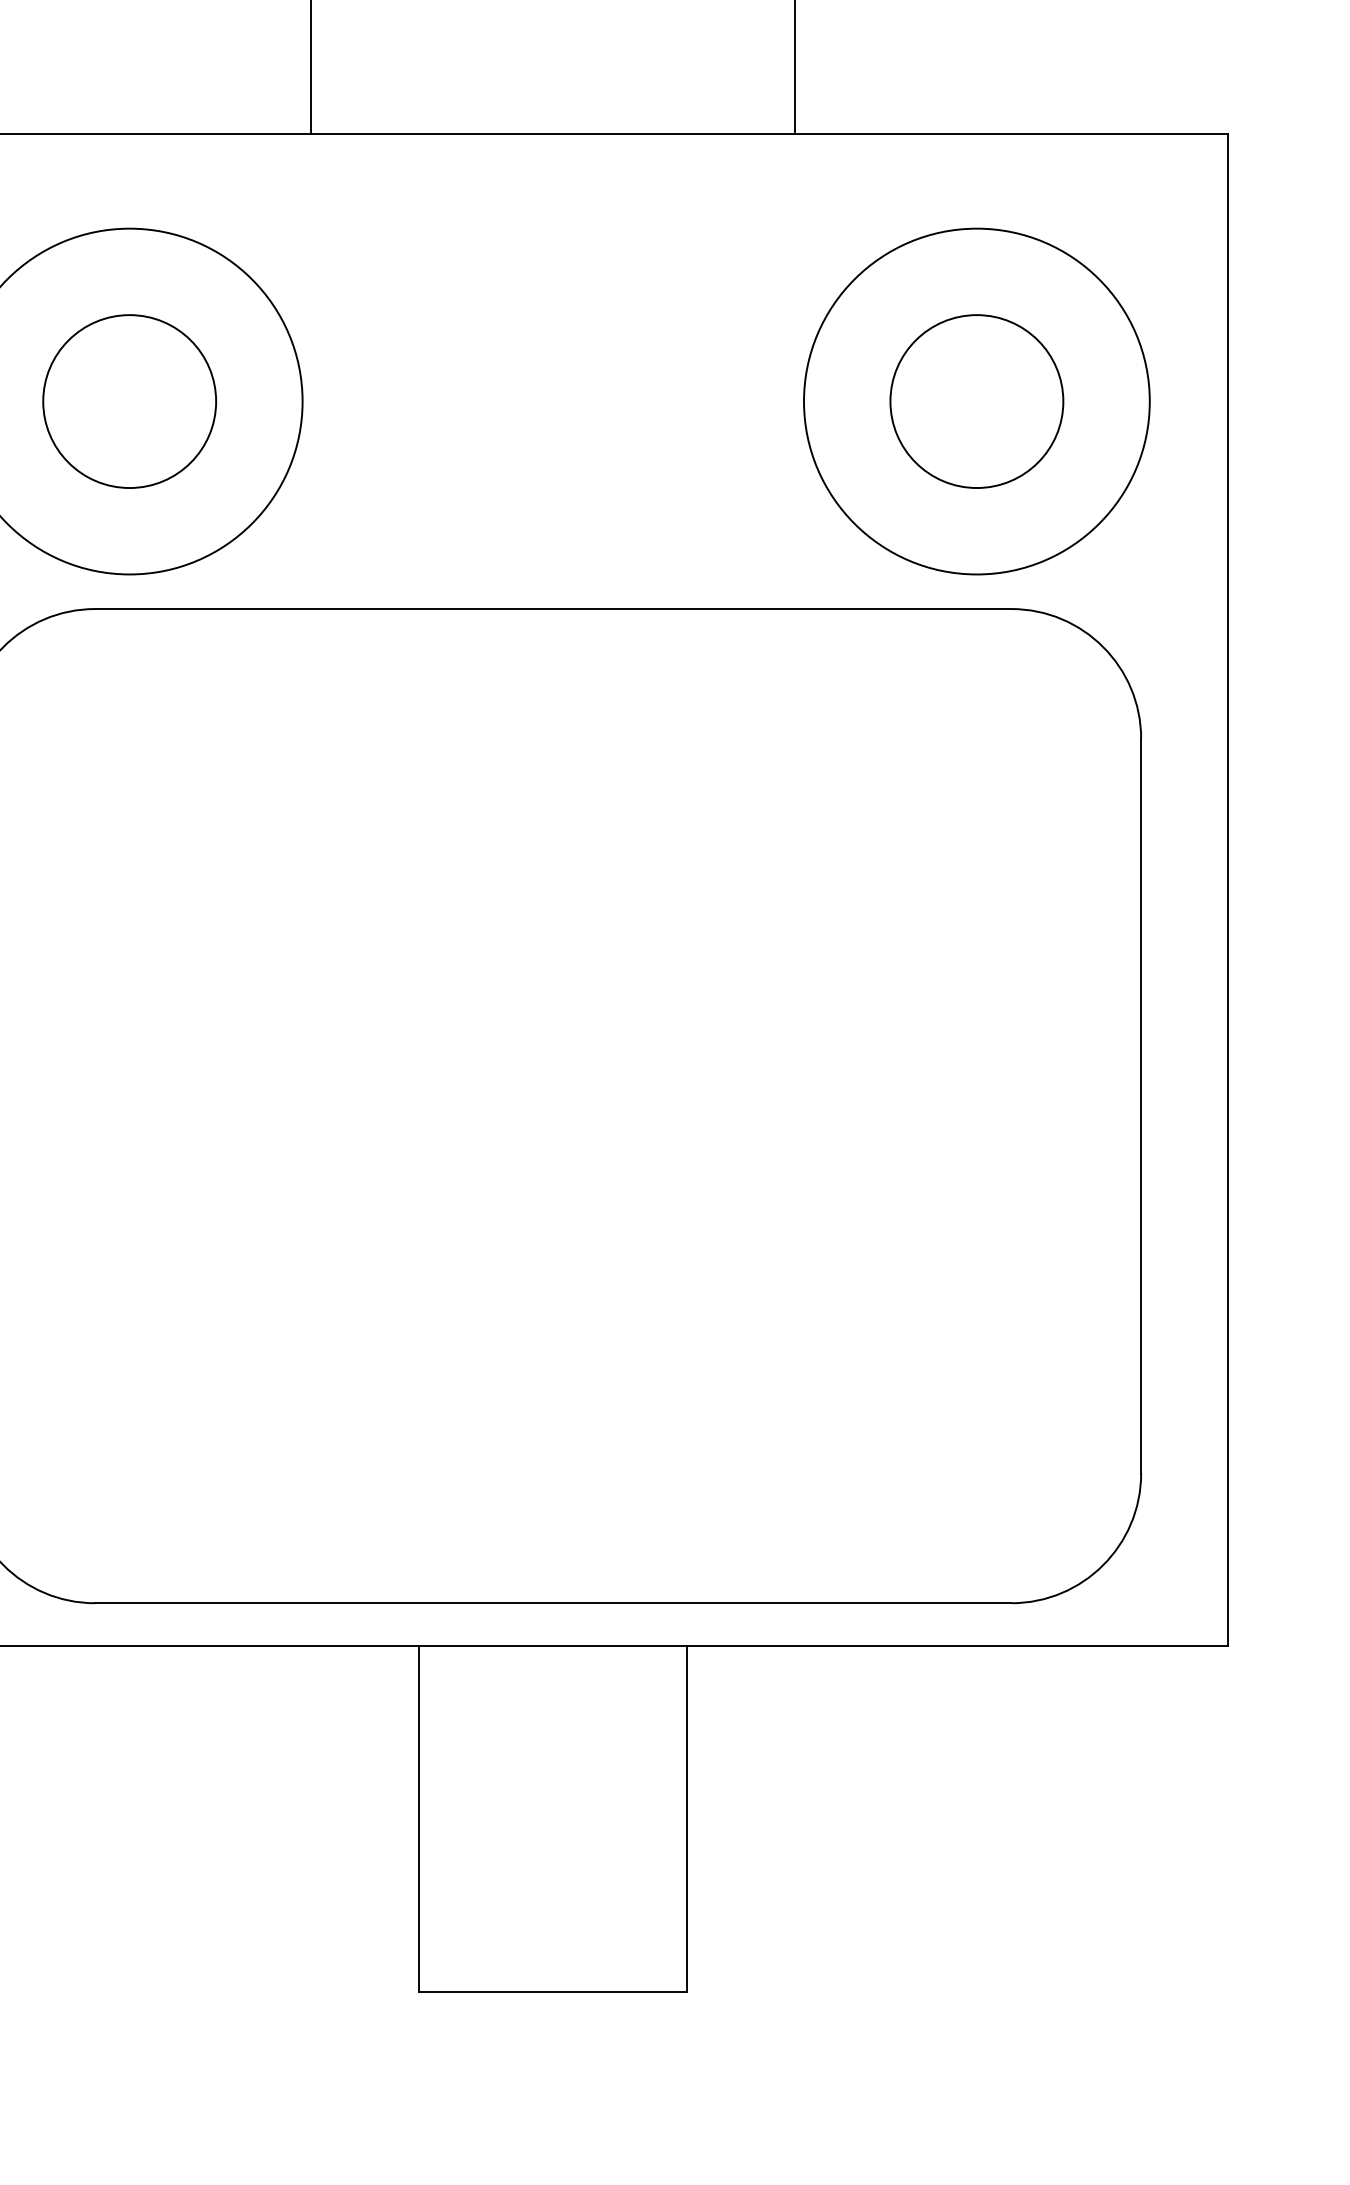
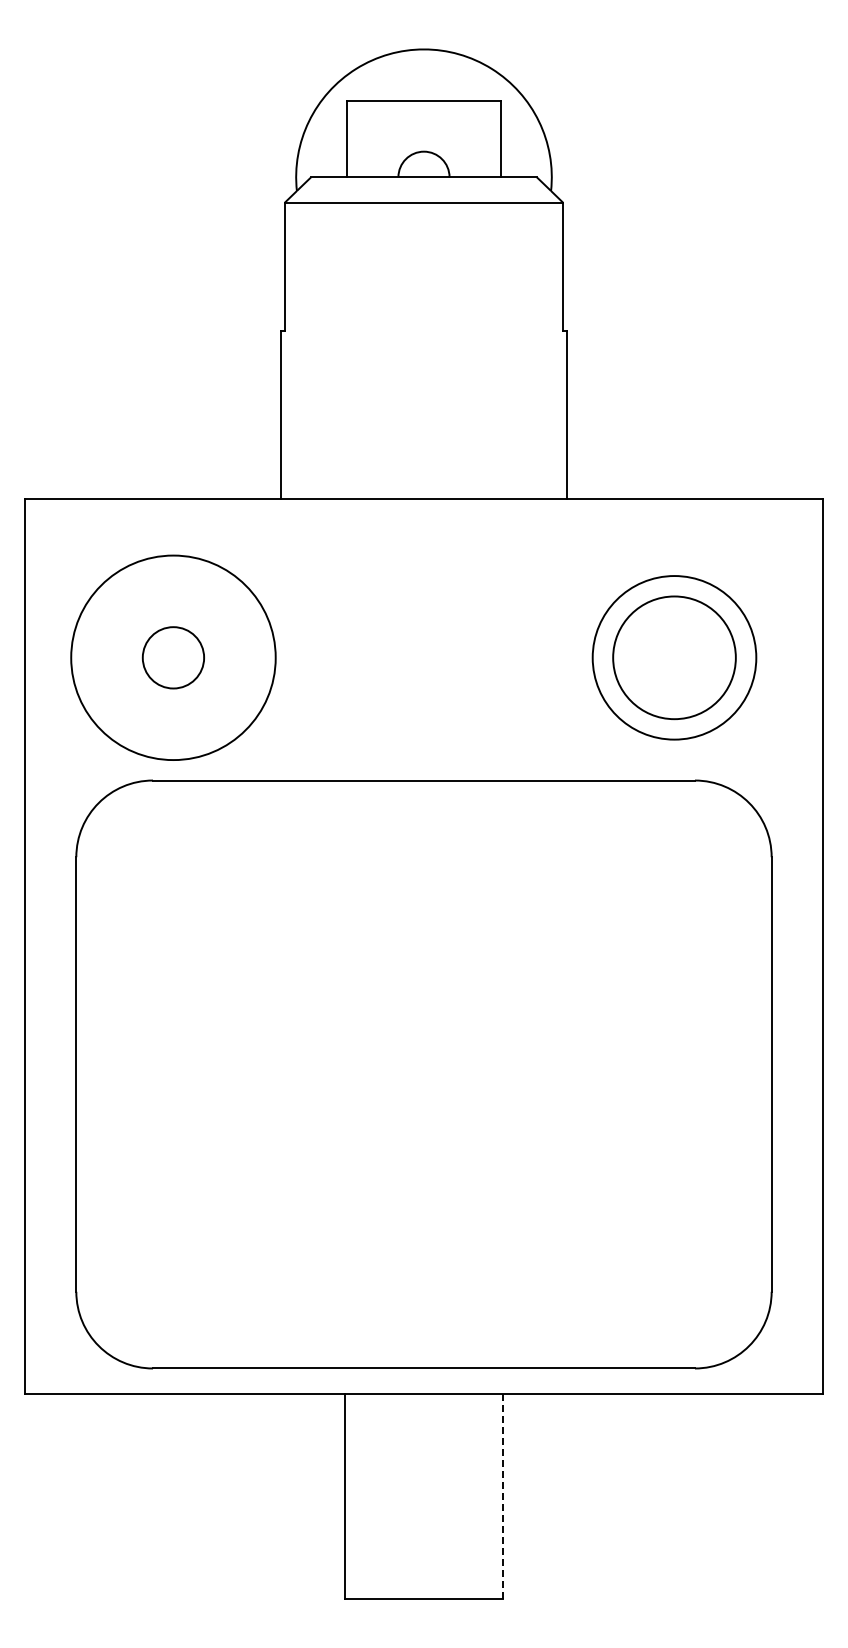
circle: (129, 401) -> (173, 657), size x0.6
circle: (976, 401) -> (674, 657), size x0.6
circle: (976, 401) -> (674, 657), size x1.6
line: (687, 1819) -> (503, 1496), solid -> dashed

